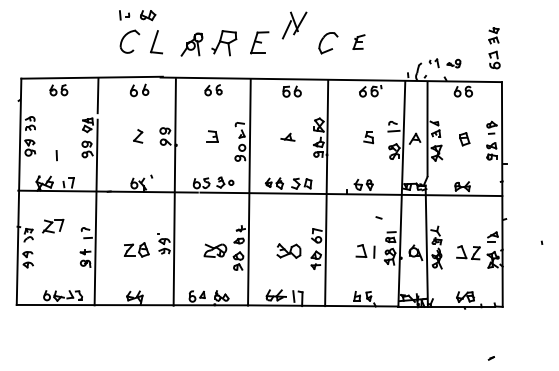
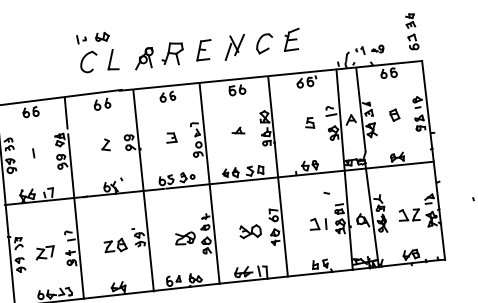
part: (294, 25) -> (234, 47), moved
part: (358, 41) -> (291, 39), size x1.67
line: (56, 155) -> (33, 153), moved
part: (53, 225) -> (45, 252), moved

